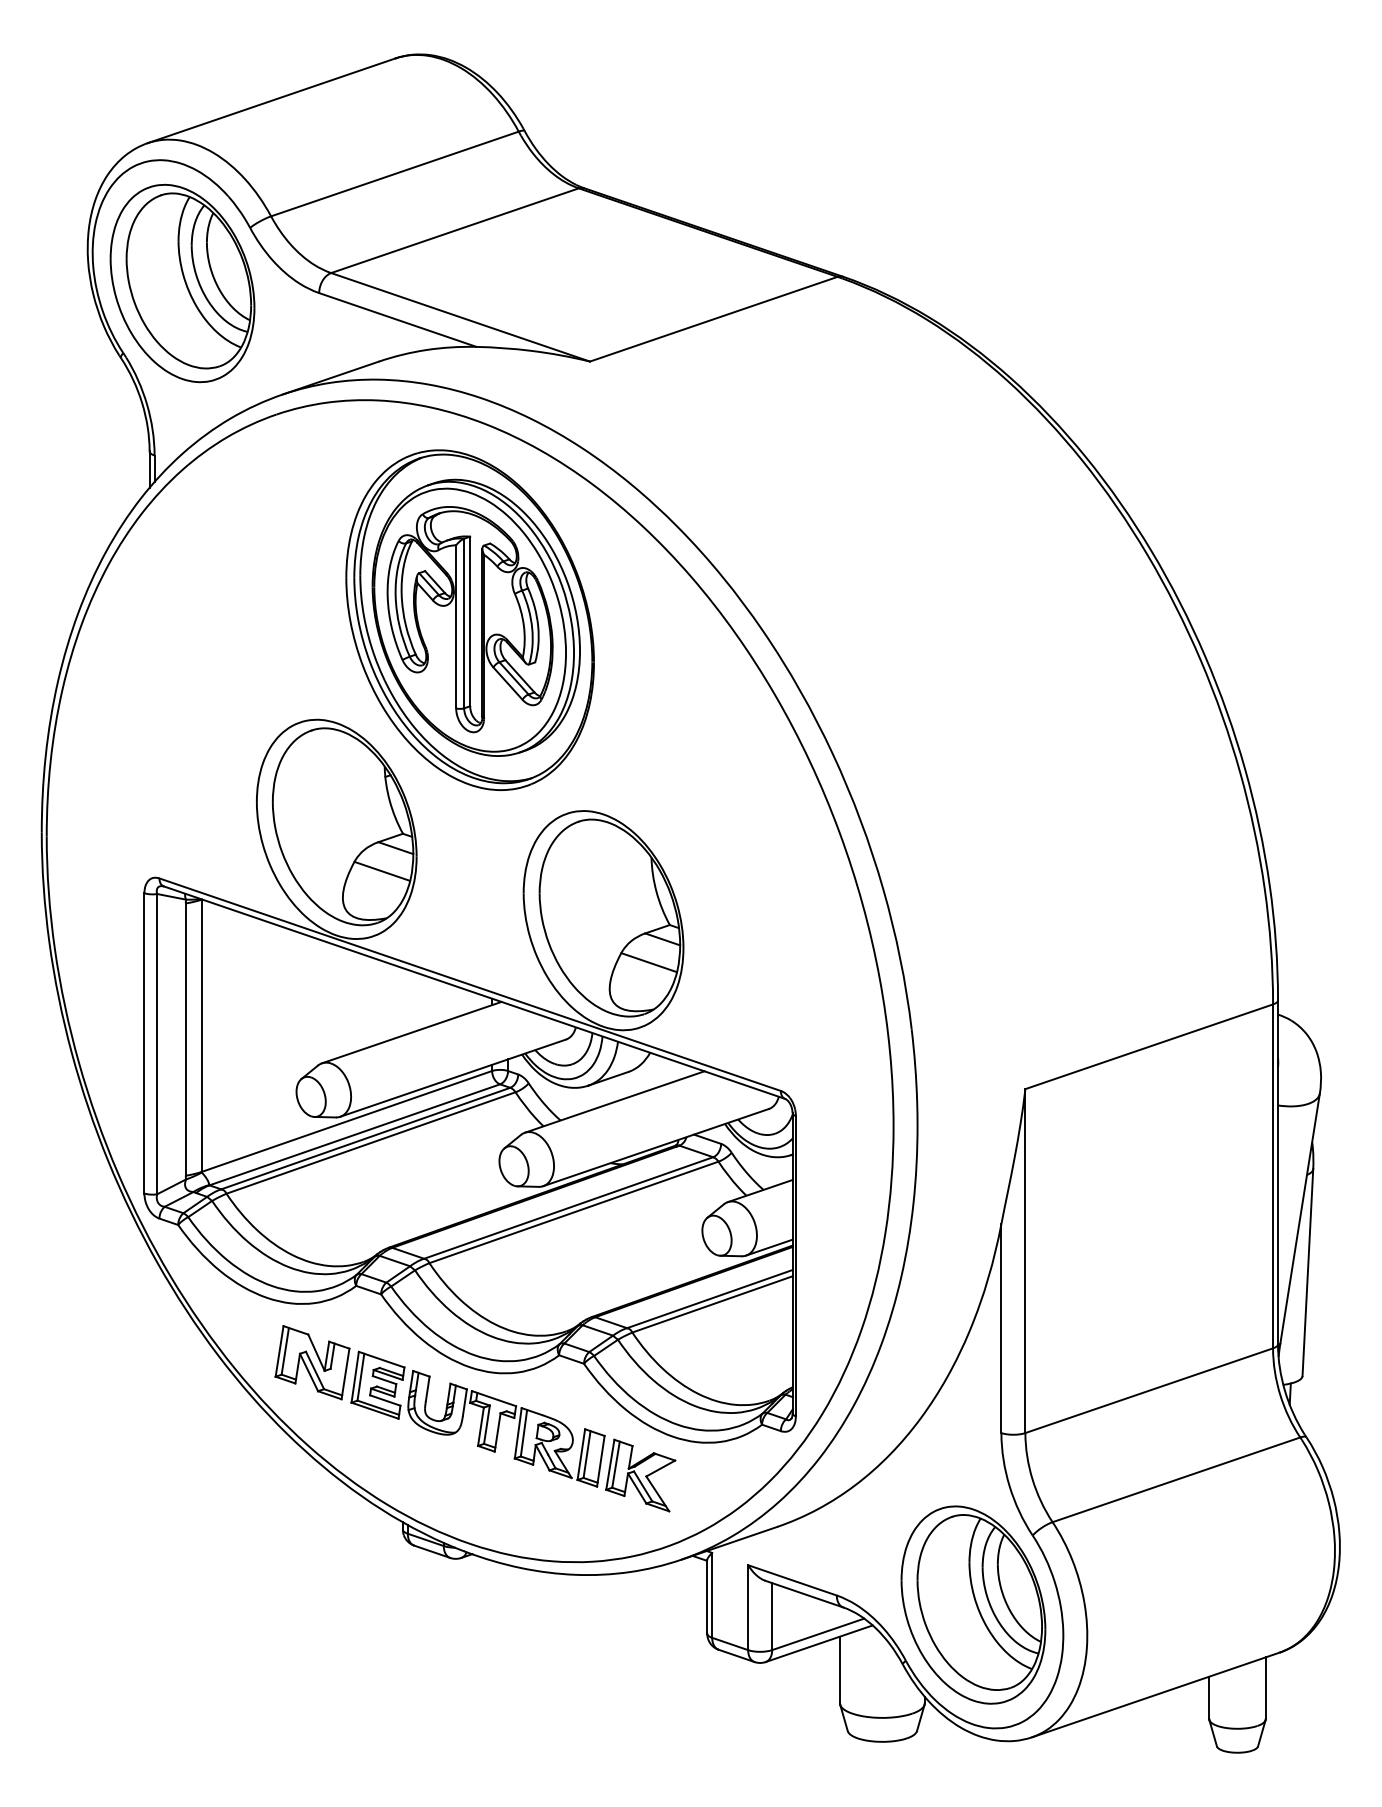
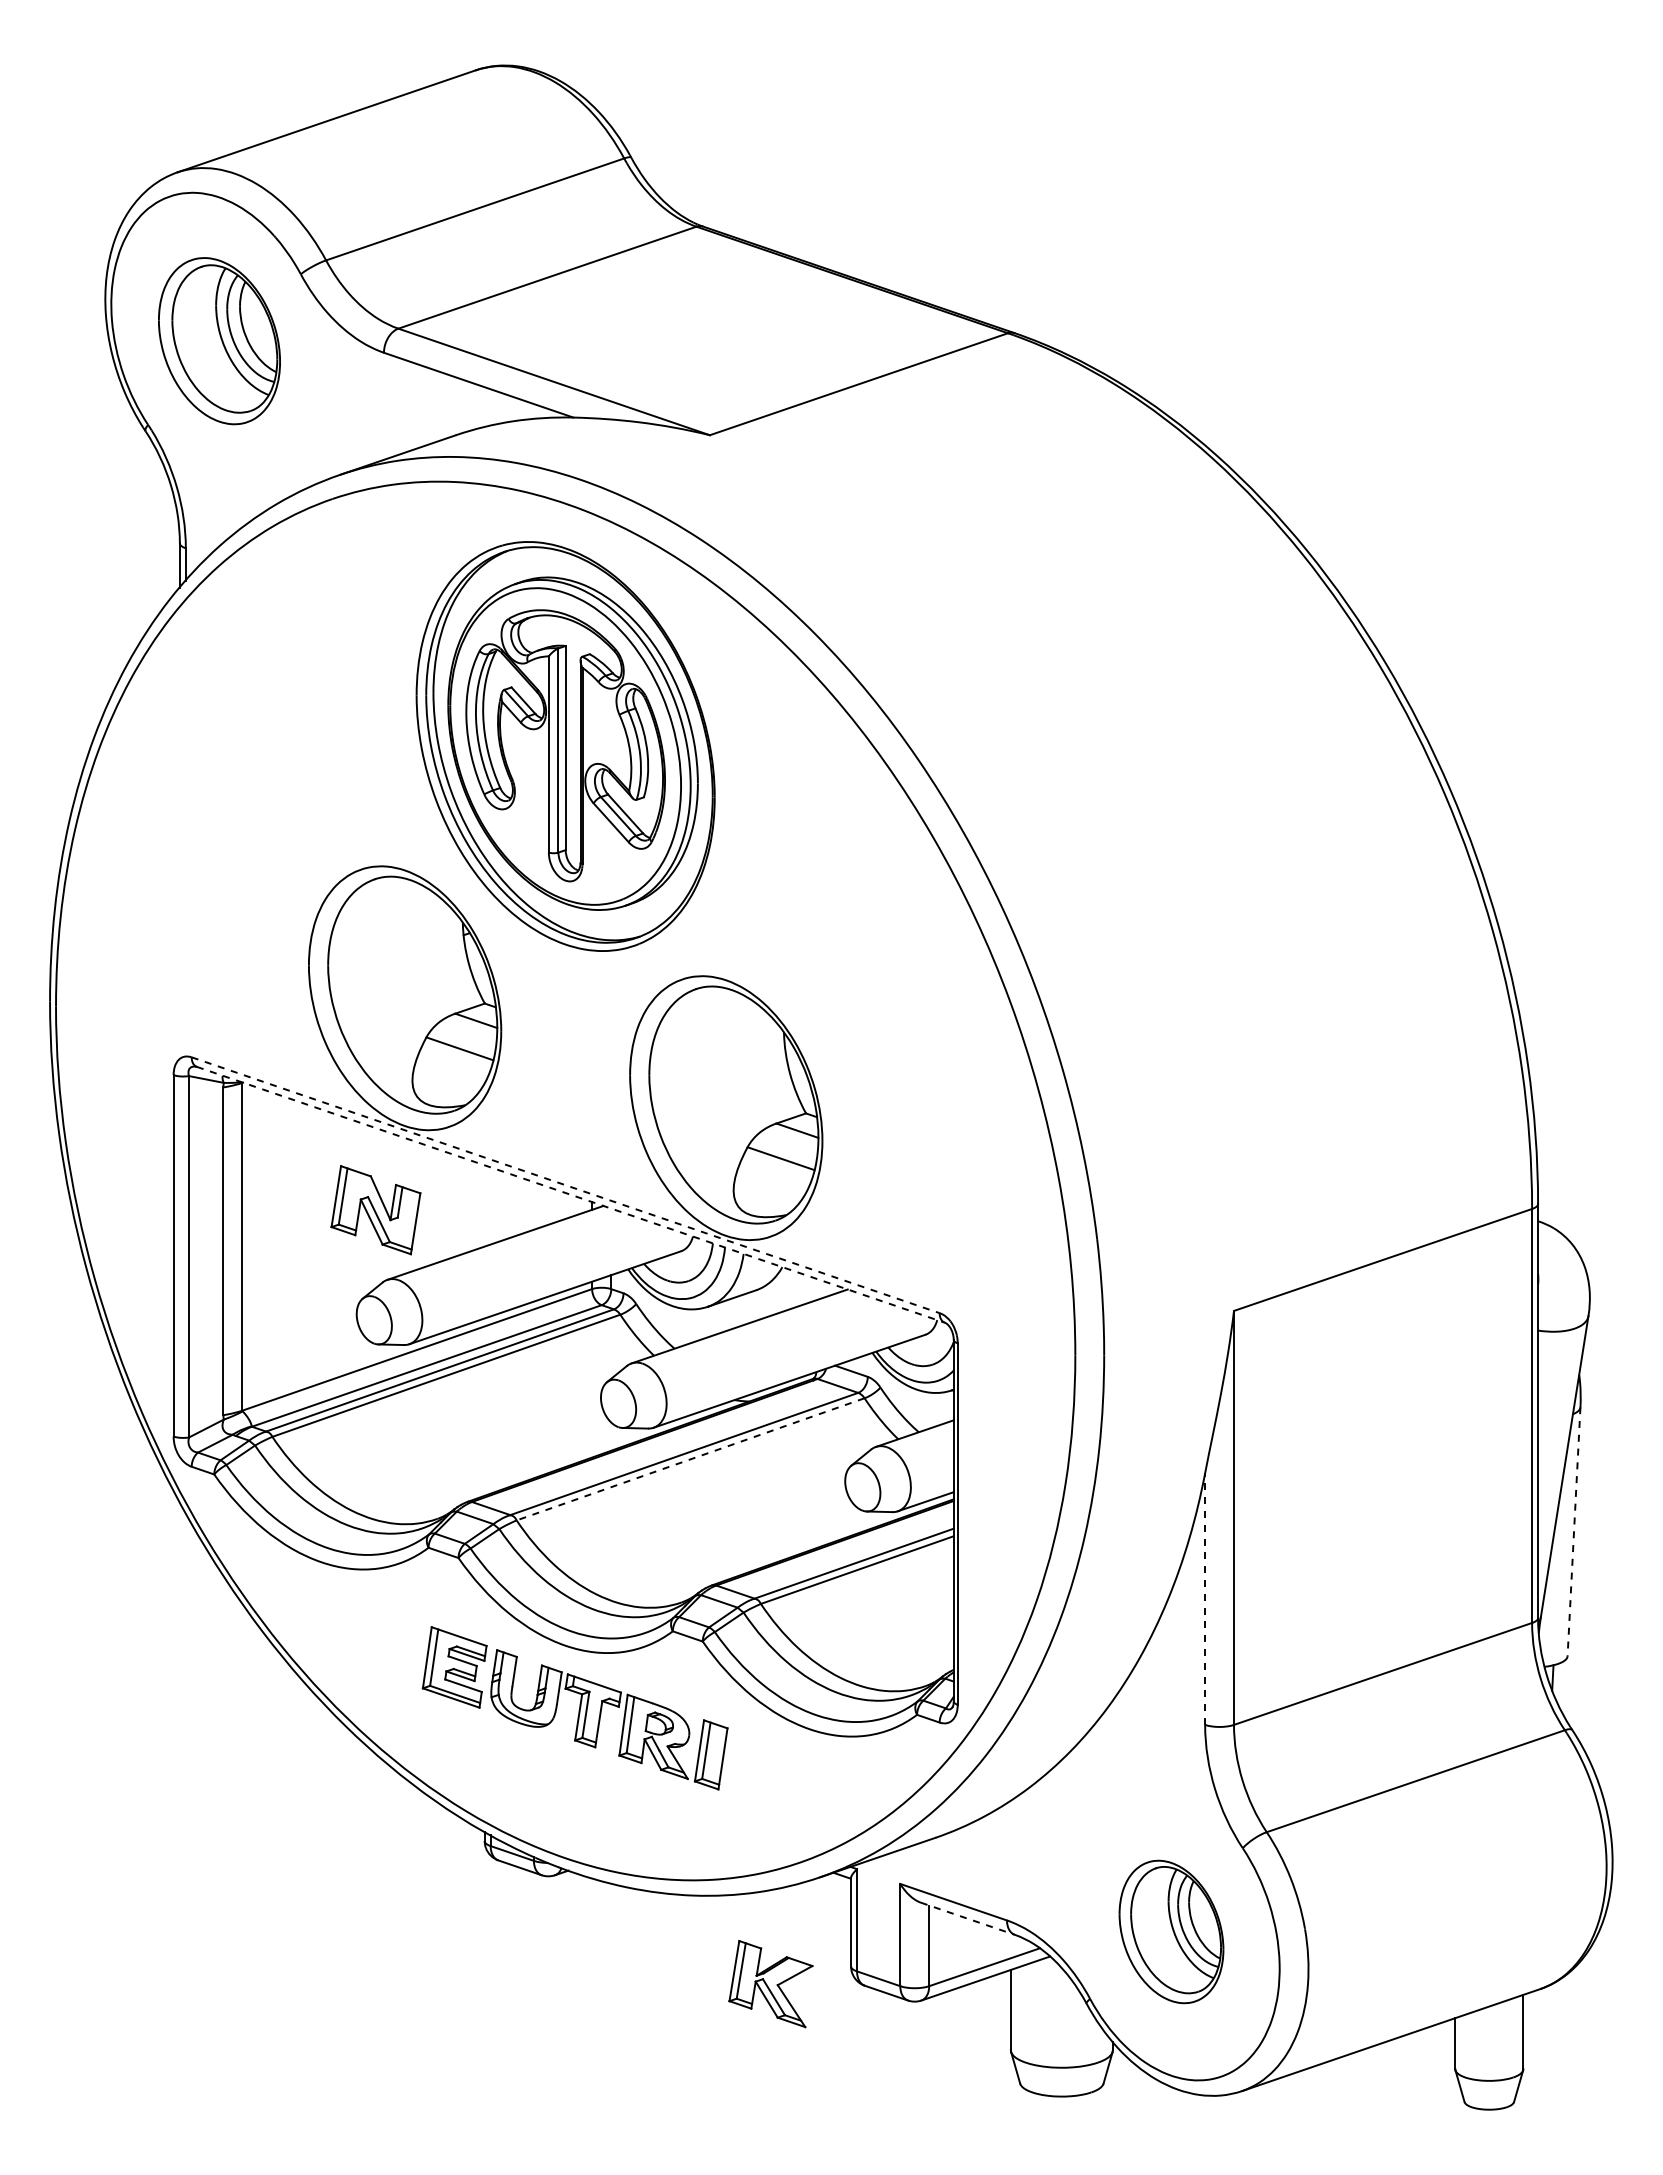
part: (182, 282) -> (219, 340), size x0.7
line: (470, 984) -> (566, 1185), solid -> dashed
line: (474, 992) -> (571, 1194), solid -> dashed
line: (573, 1212) -> (690, 1459), solid -> dashed
line: (1308, 1272) -> (1574, 1531), solid -> dashed
line: (1001, 1328) -> (1205, 1599), solid -> dashed
part: (312, 1362) -> (375, 1210), moved
part: (640, 1475) -> (770, 1984), moved
line: (803, 1593) -> (967, 1918), solid -> dashed
part: (973, 1604) -> (1171, 1931), size x0.6

